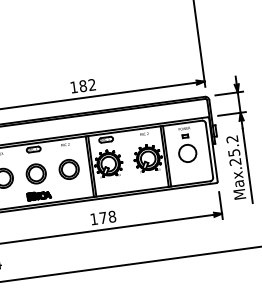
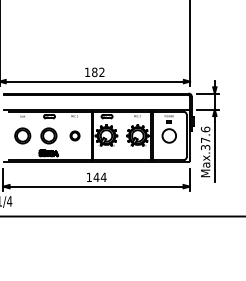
text: (233, 150) -> (205, 138), Max.25.2 -> Max.37.6
circle: (68, 169) -> (74, 135), size x0.6
text: (106, 217) -> (99, 177), 178 -> 144

